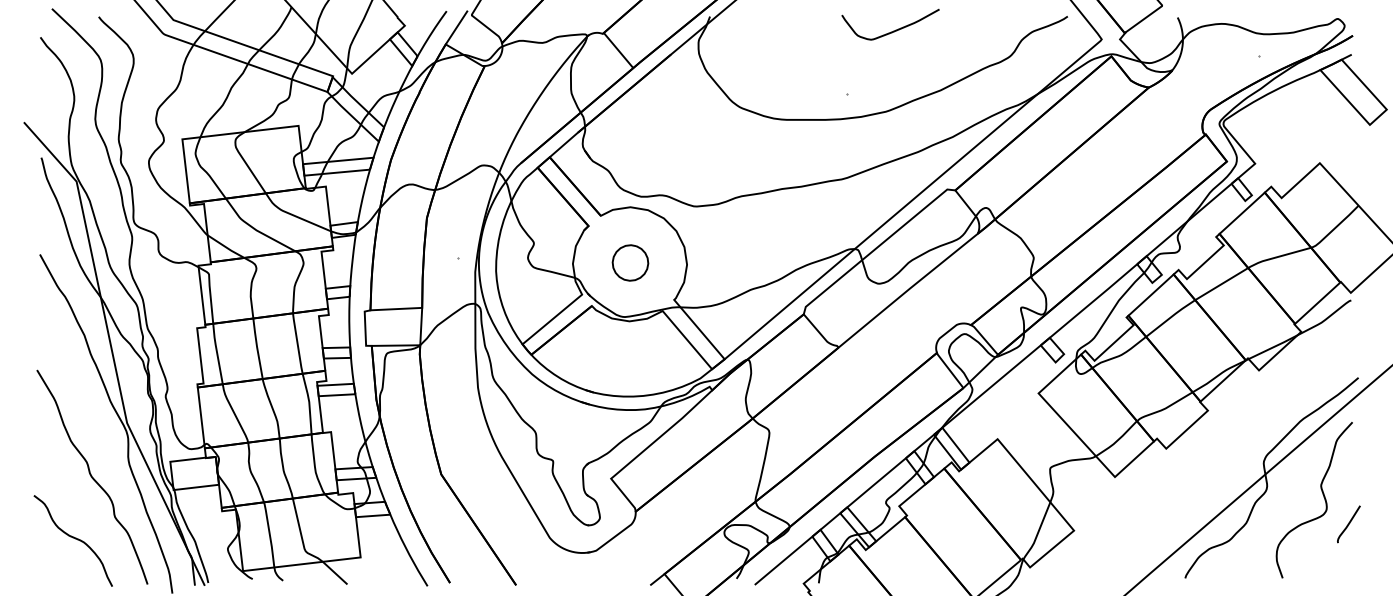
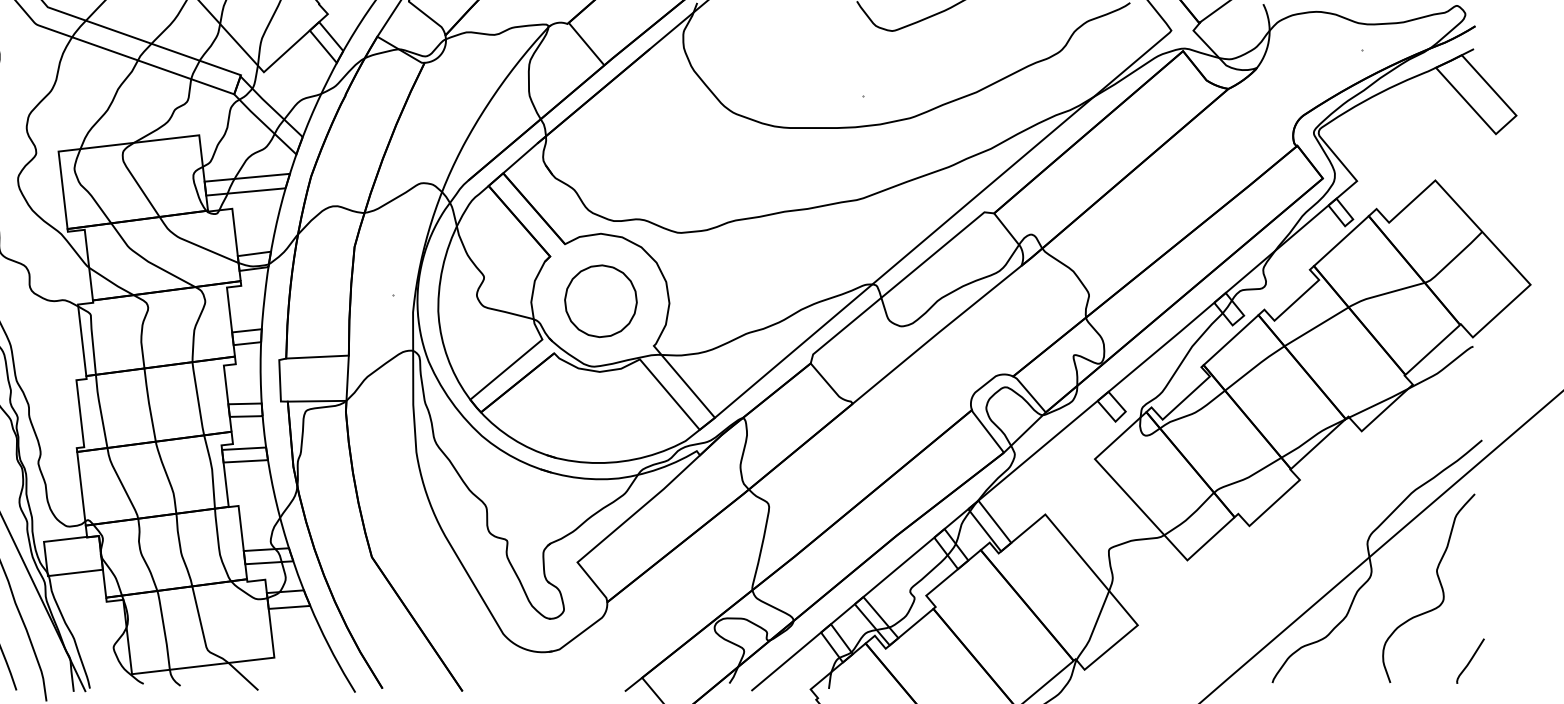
part: (630, 262) -> (600, 300), size x1.67
curve: (1348, 524) -> (1470, 661), moved

